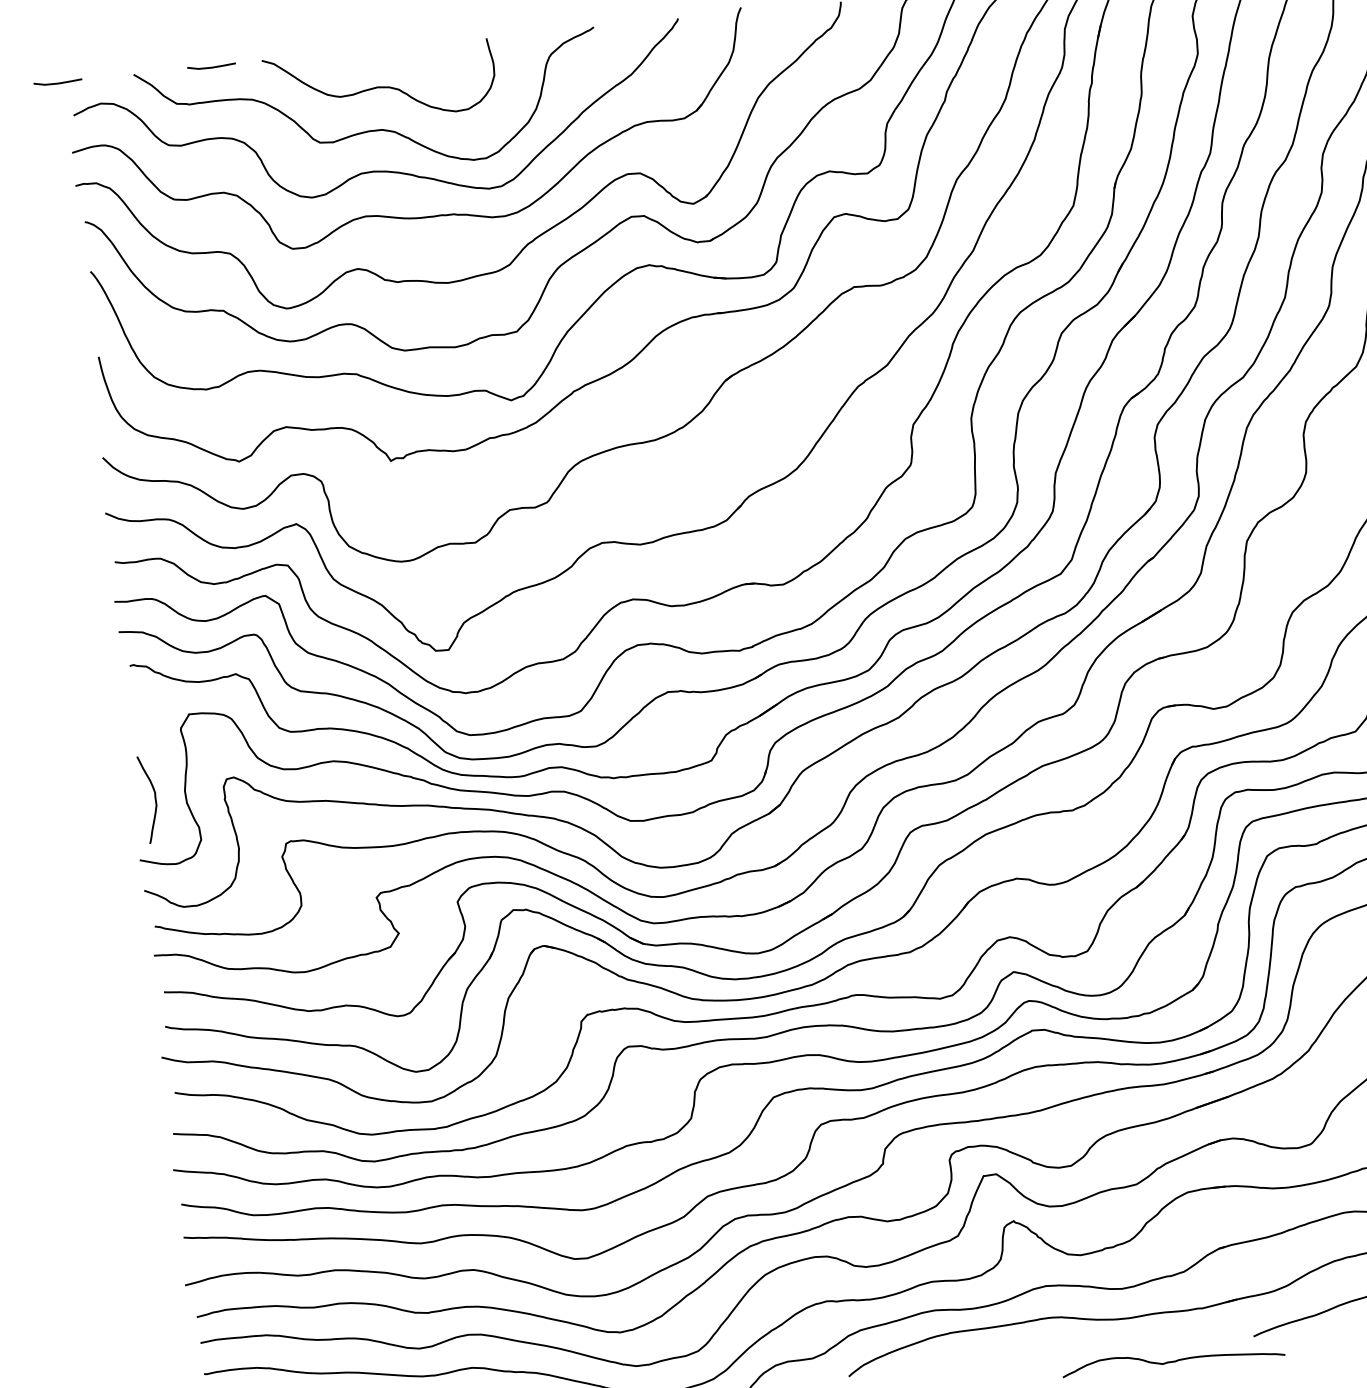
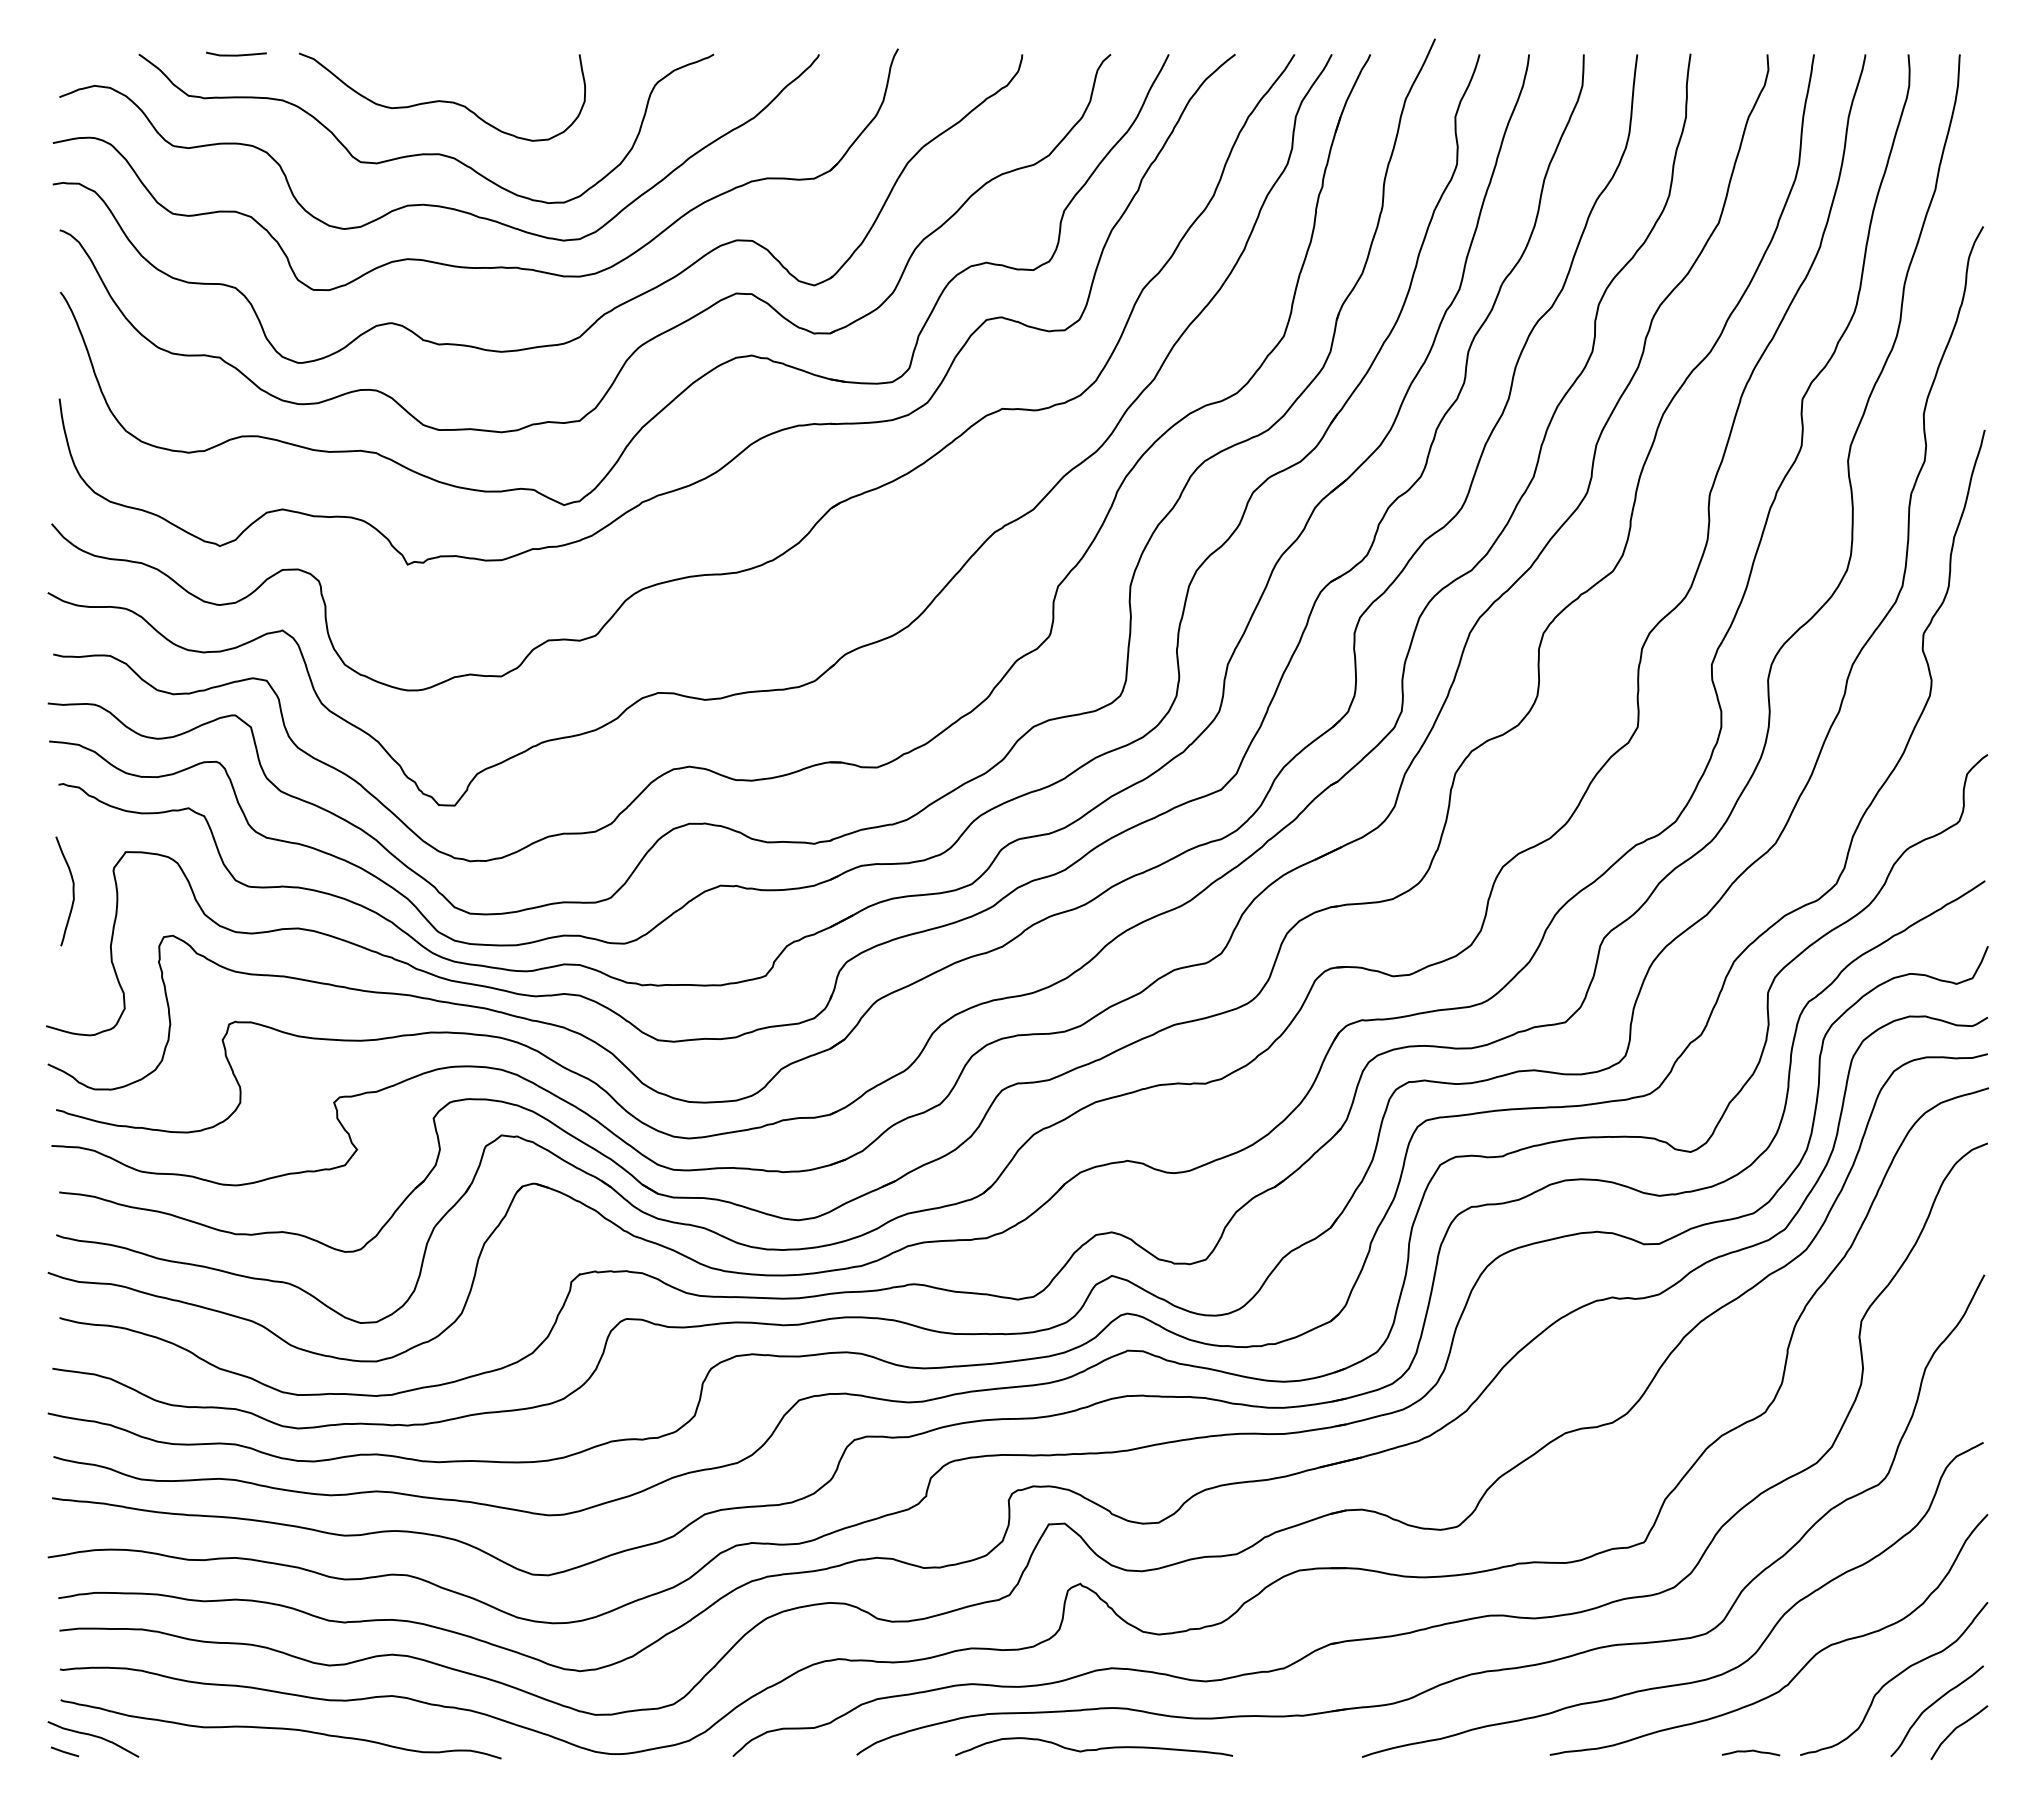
line: (58, 82) -> (44, 54), removed
curve: (154, 799) -> (72, 891), moved
curve: (1175, 1360) -> (1096, 1748), moved

